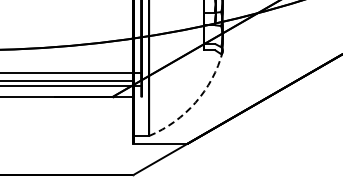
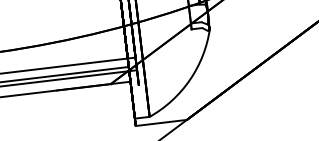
arc: (195, 102) -> (189, 79), dashed -> solid

